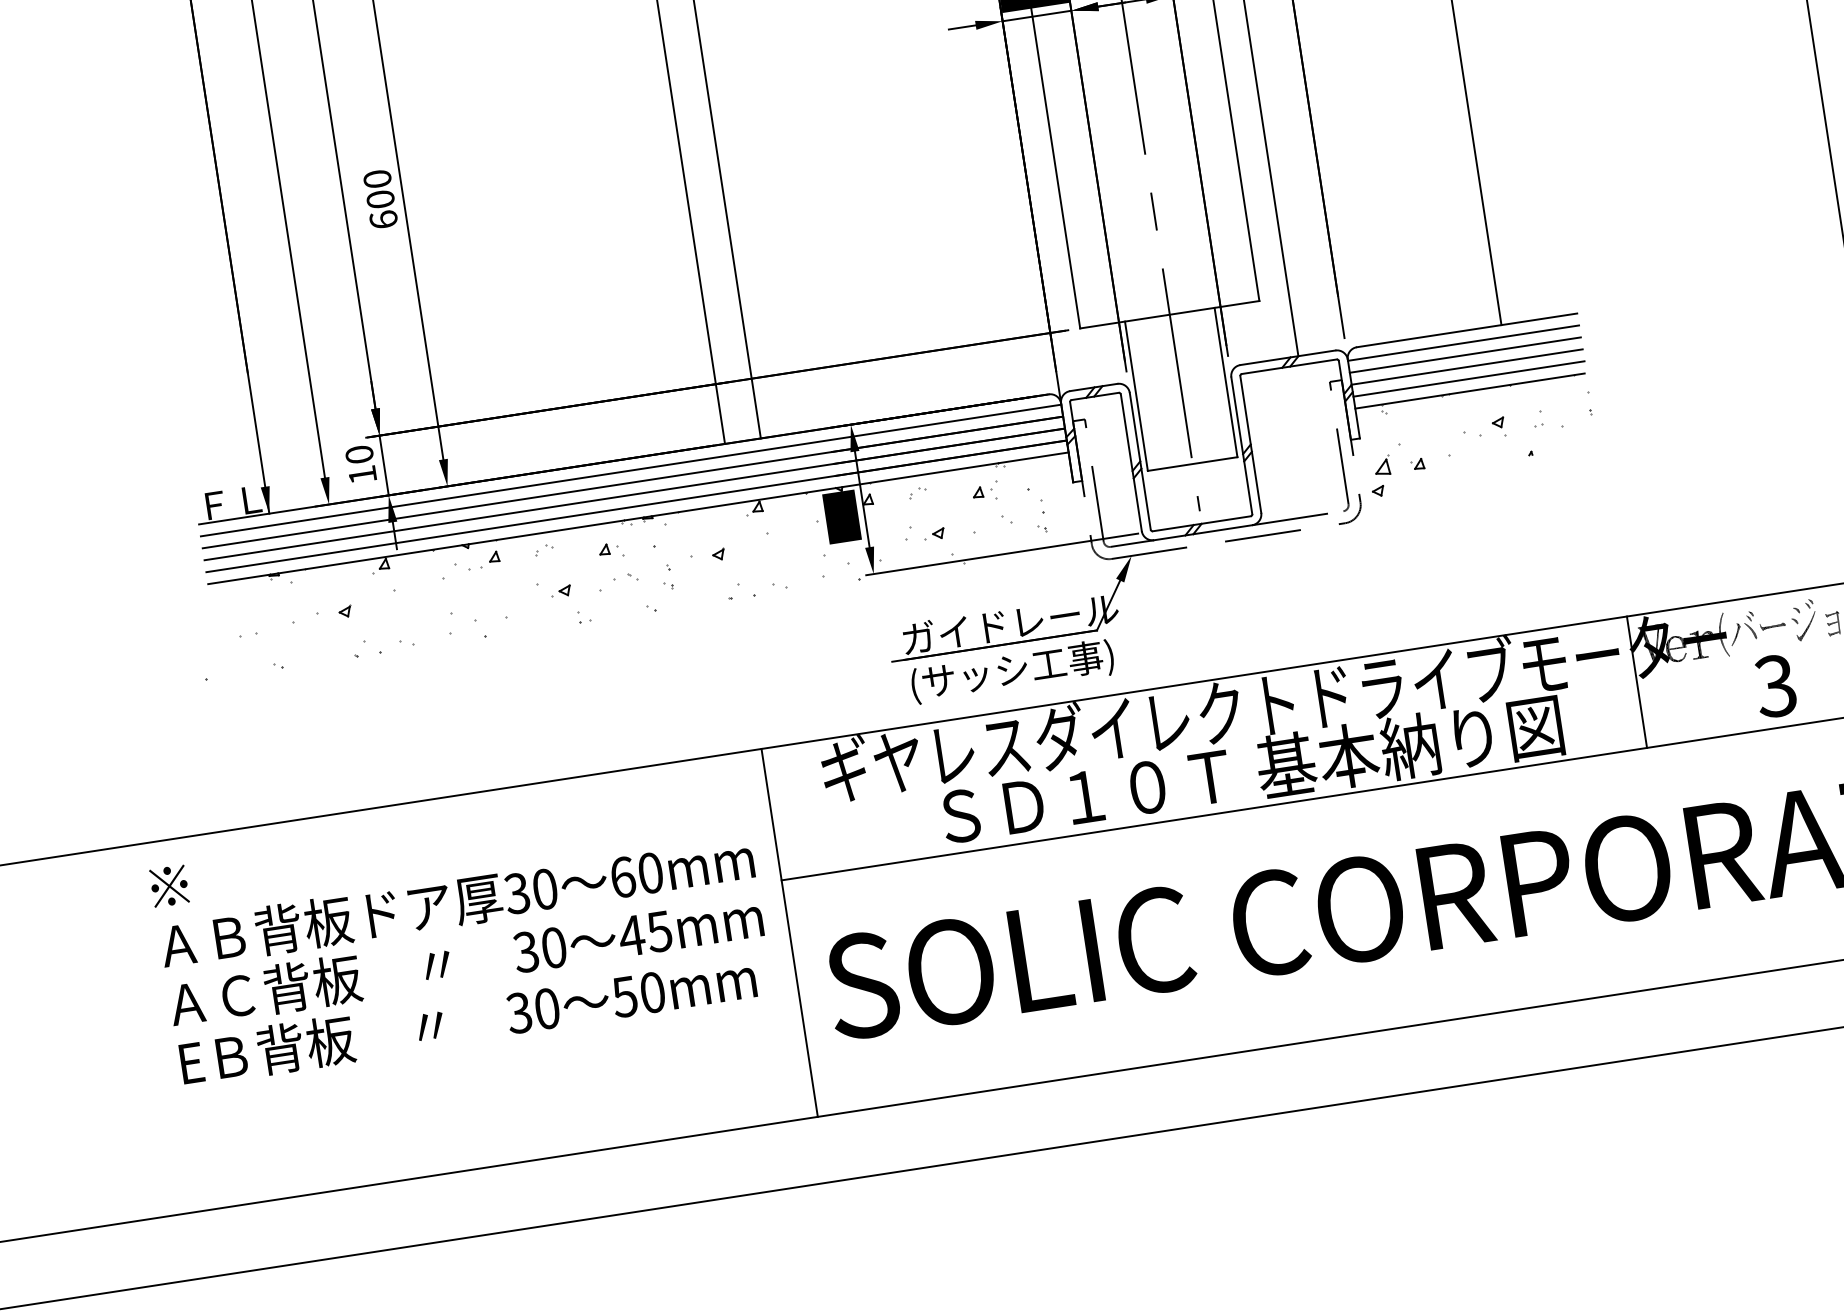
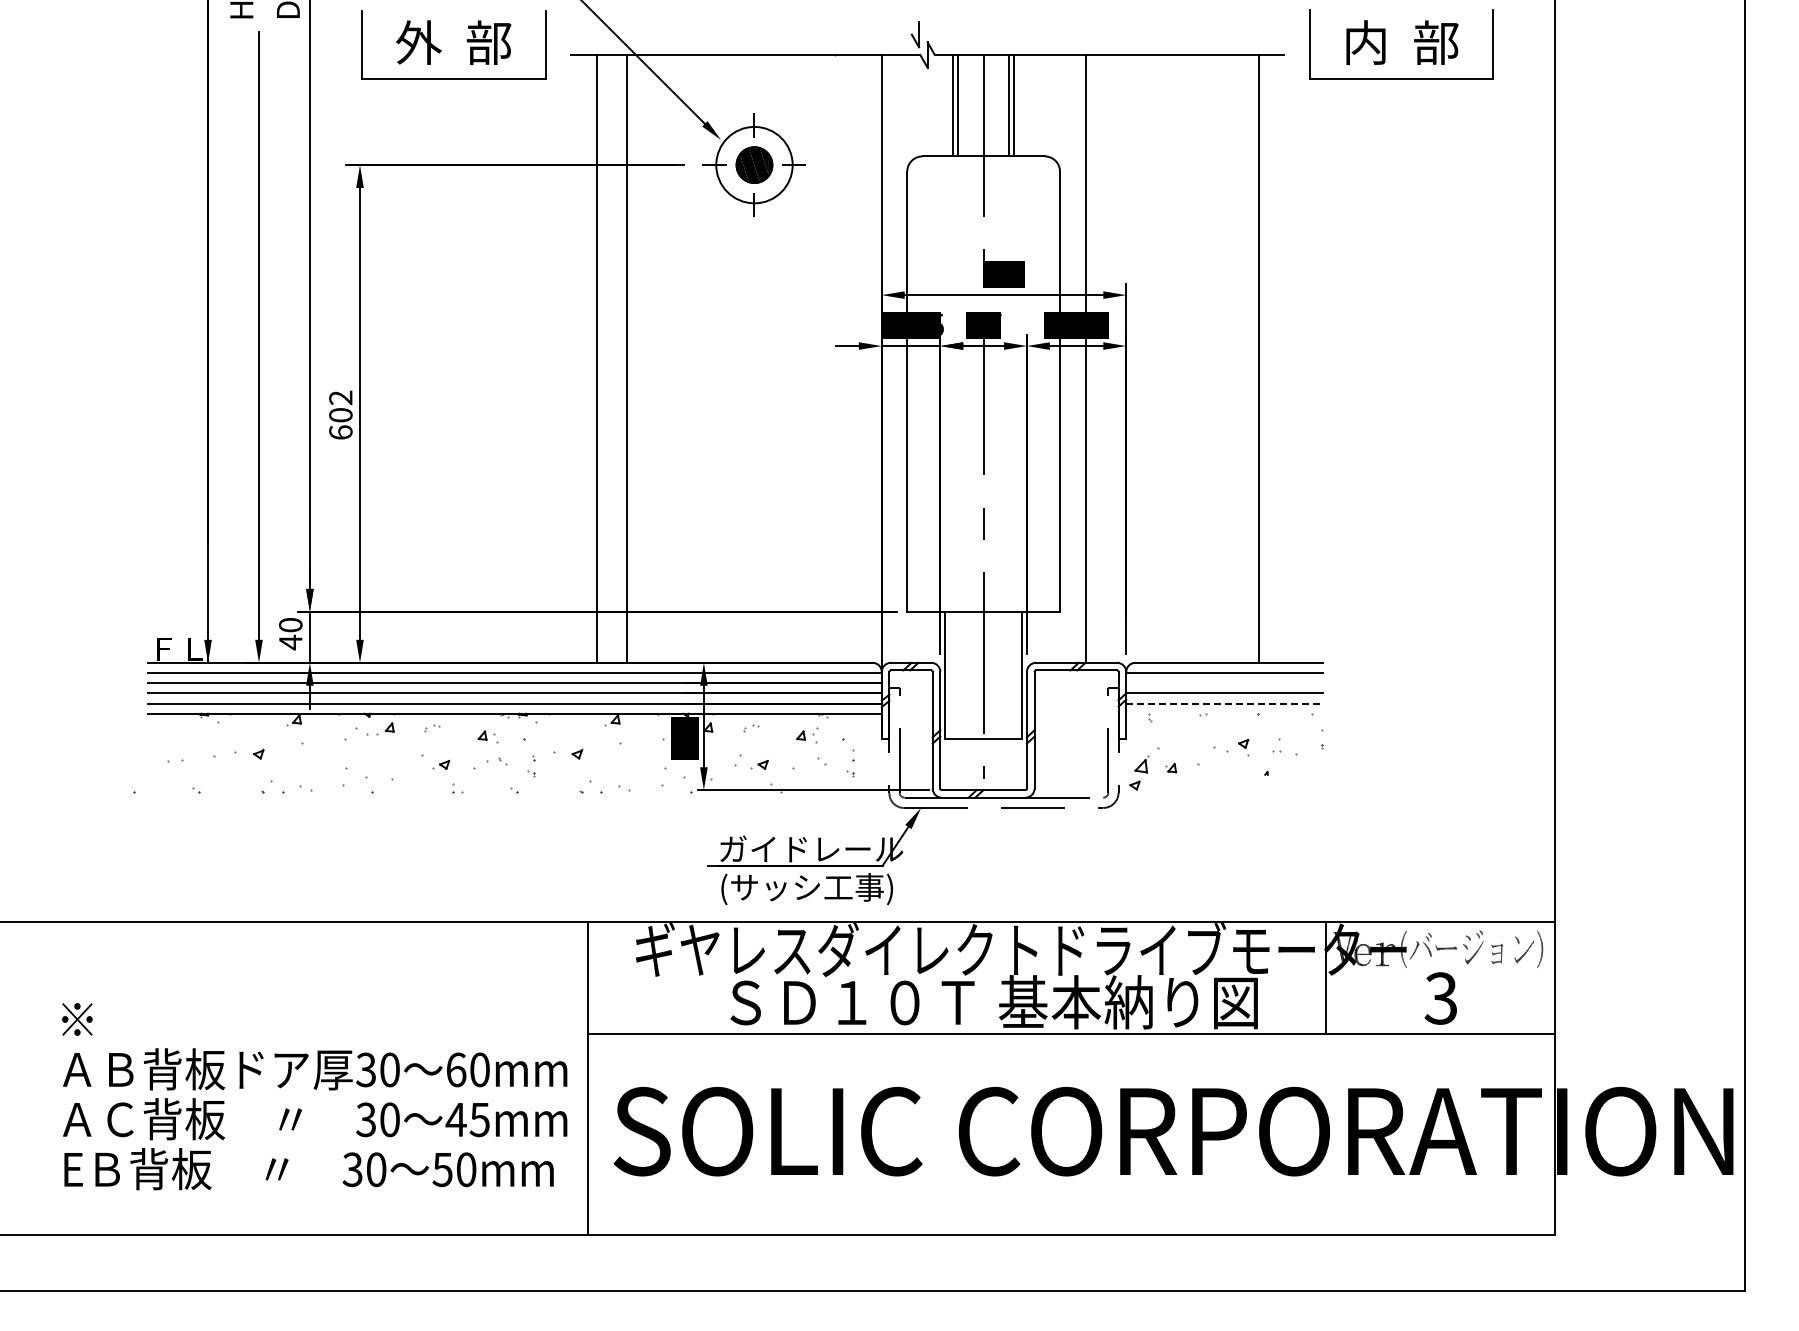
text: (377, 178) -> (340, 397), 600 -> 602
line: (1465, 355) -> (1224, 683), removed
line: (1469, 378) -> (1225, 703), solid -> dashed
line: (1469, 390) -> (1223, 713), removed
text: (362, 475) -> (290, 642), 10 -> 40
text: (461, 934) -> (314, 1096), moved

